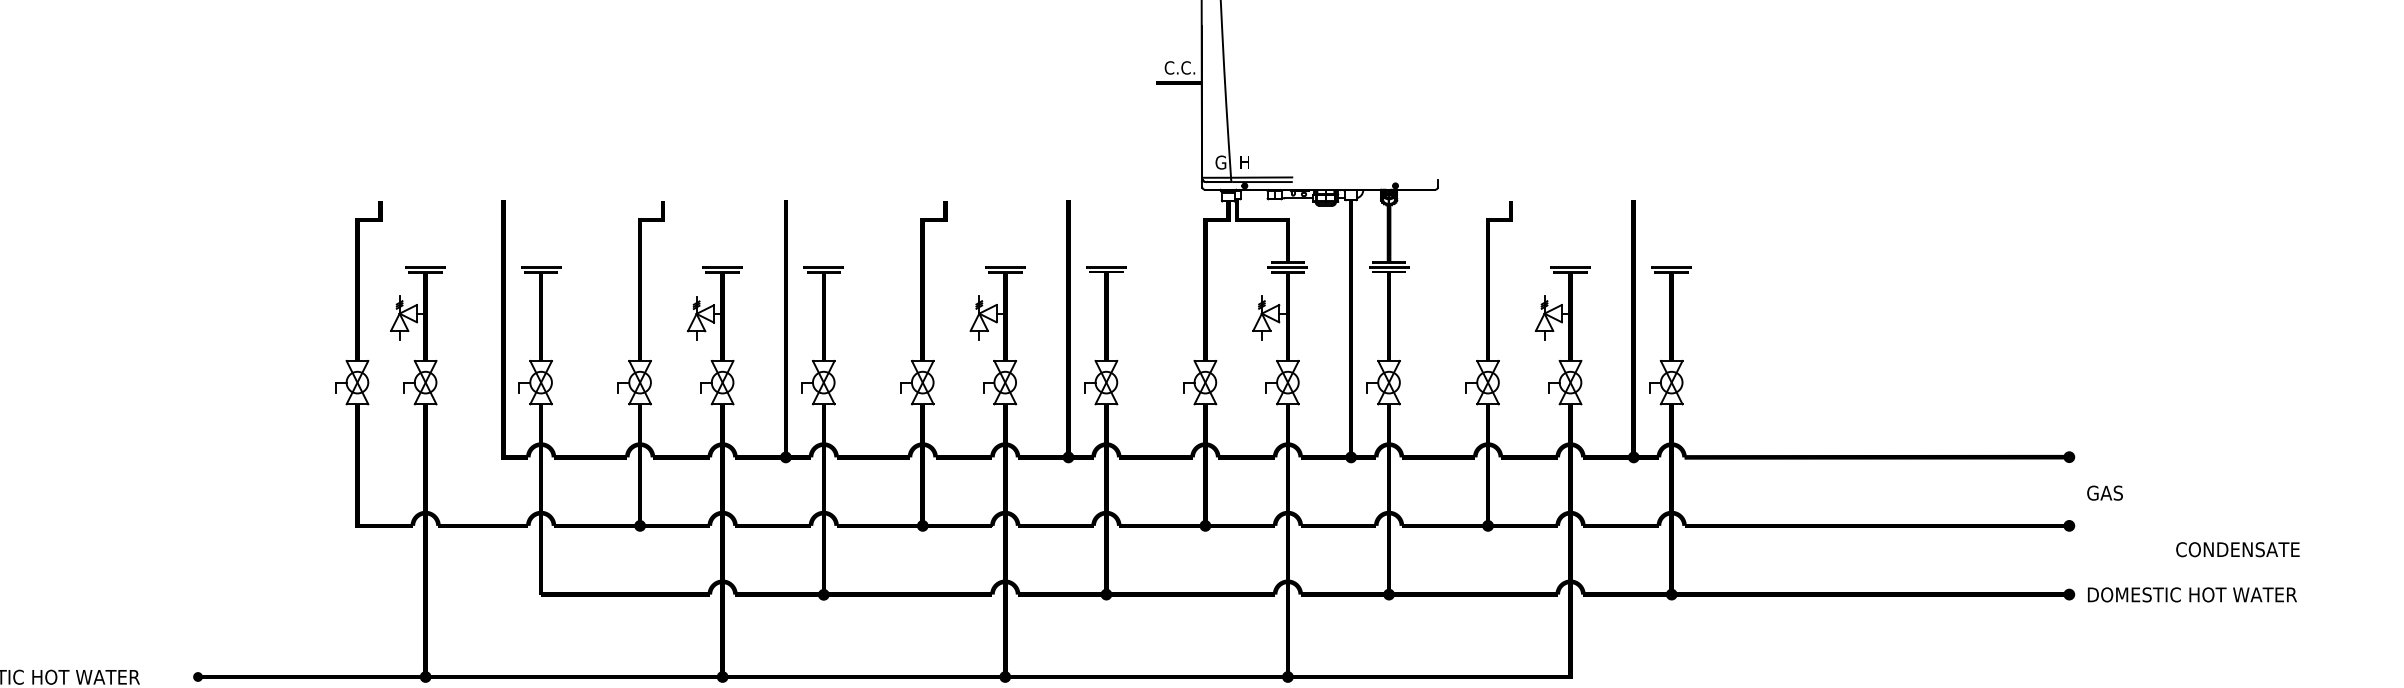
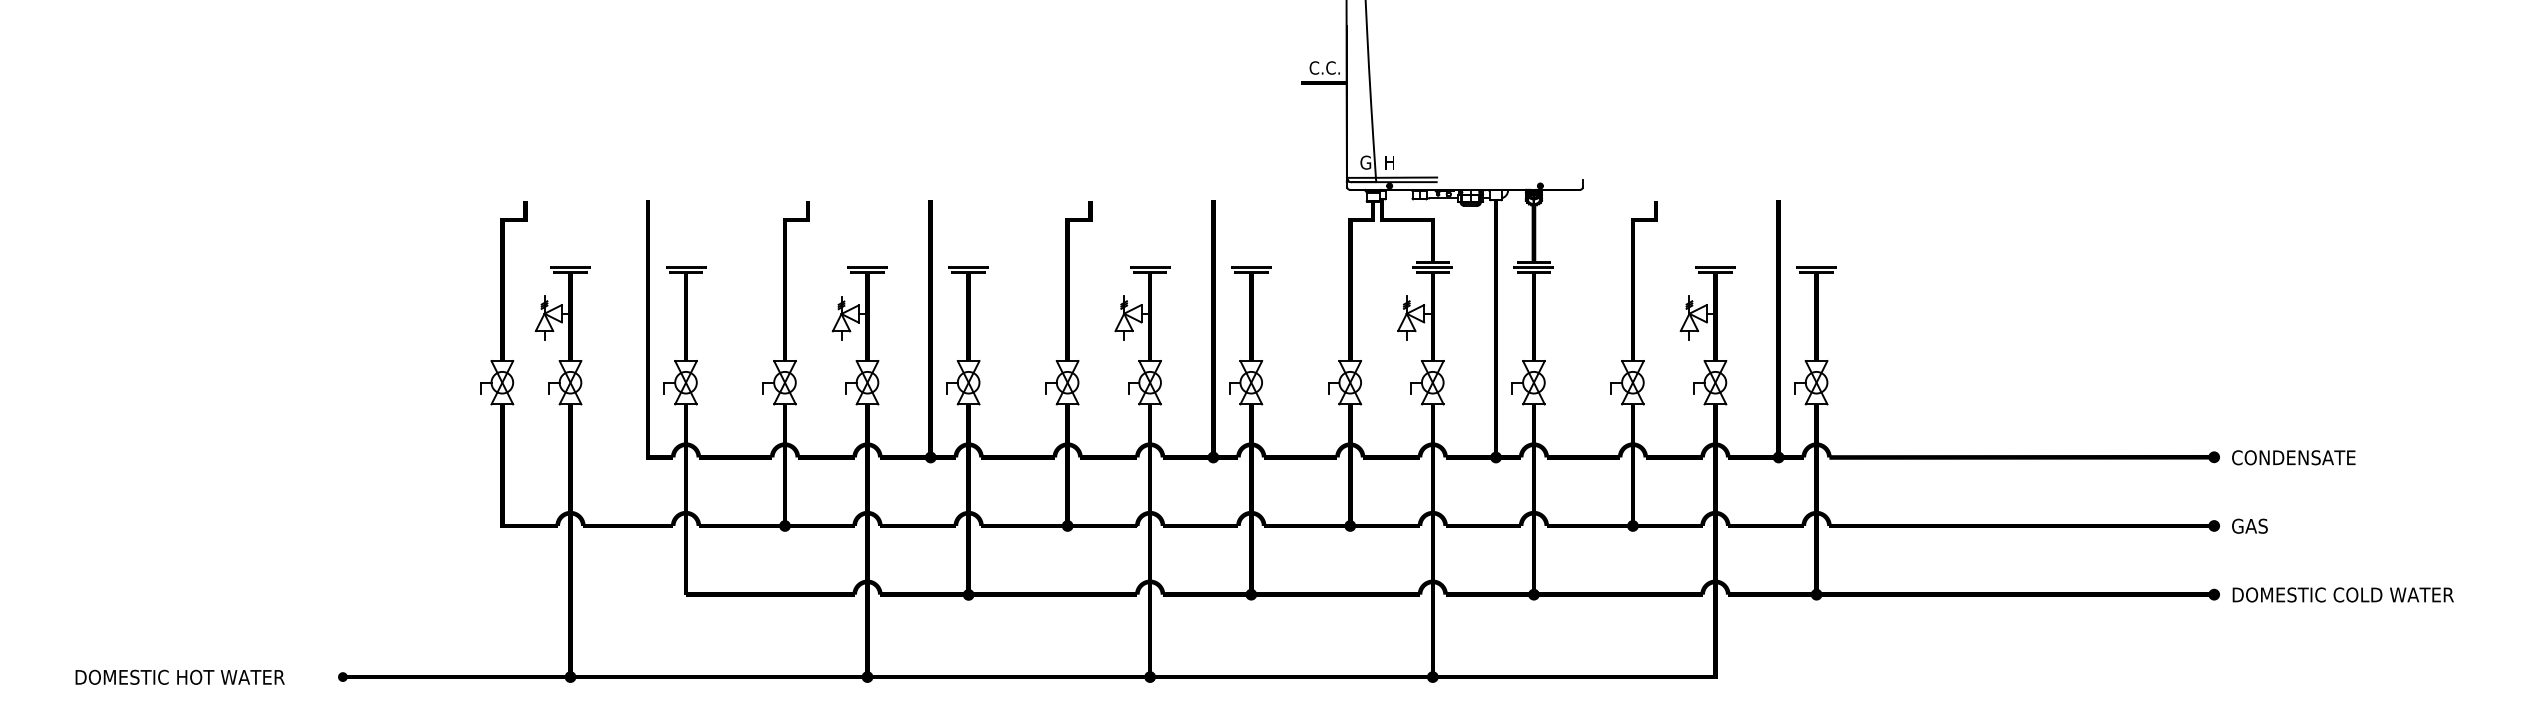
text: (2104, 492) -> (2249, 525), moved
text: (2237, 549) -> (2293, 457), moved
text: (2248, 594) -> (2393, 594), DOMESTIC HOT WATER -> DOMESTIC COLD WATER

